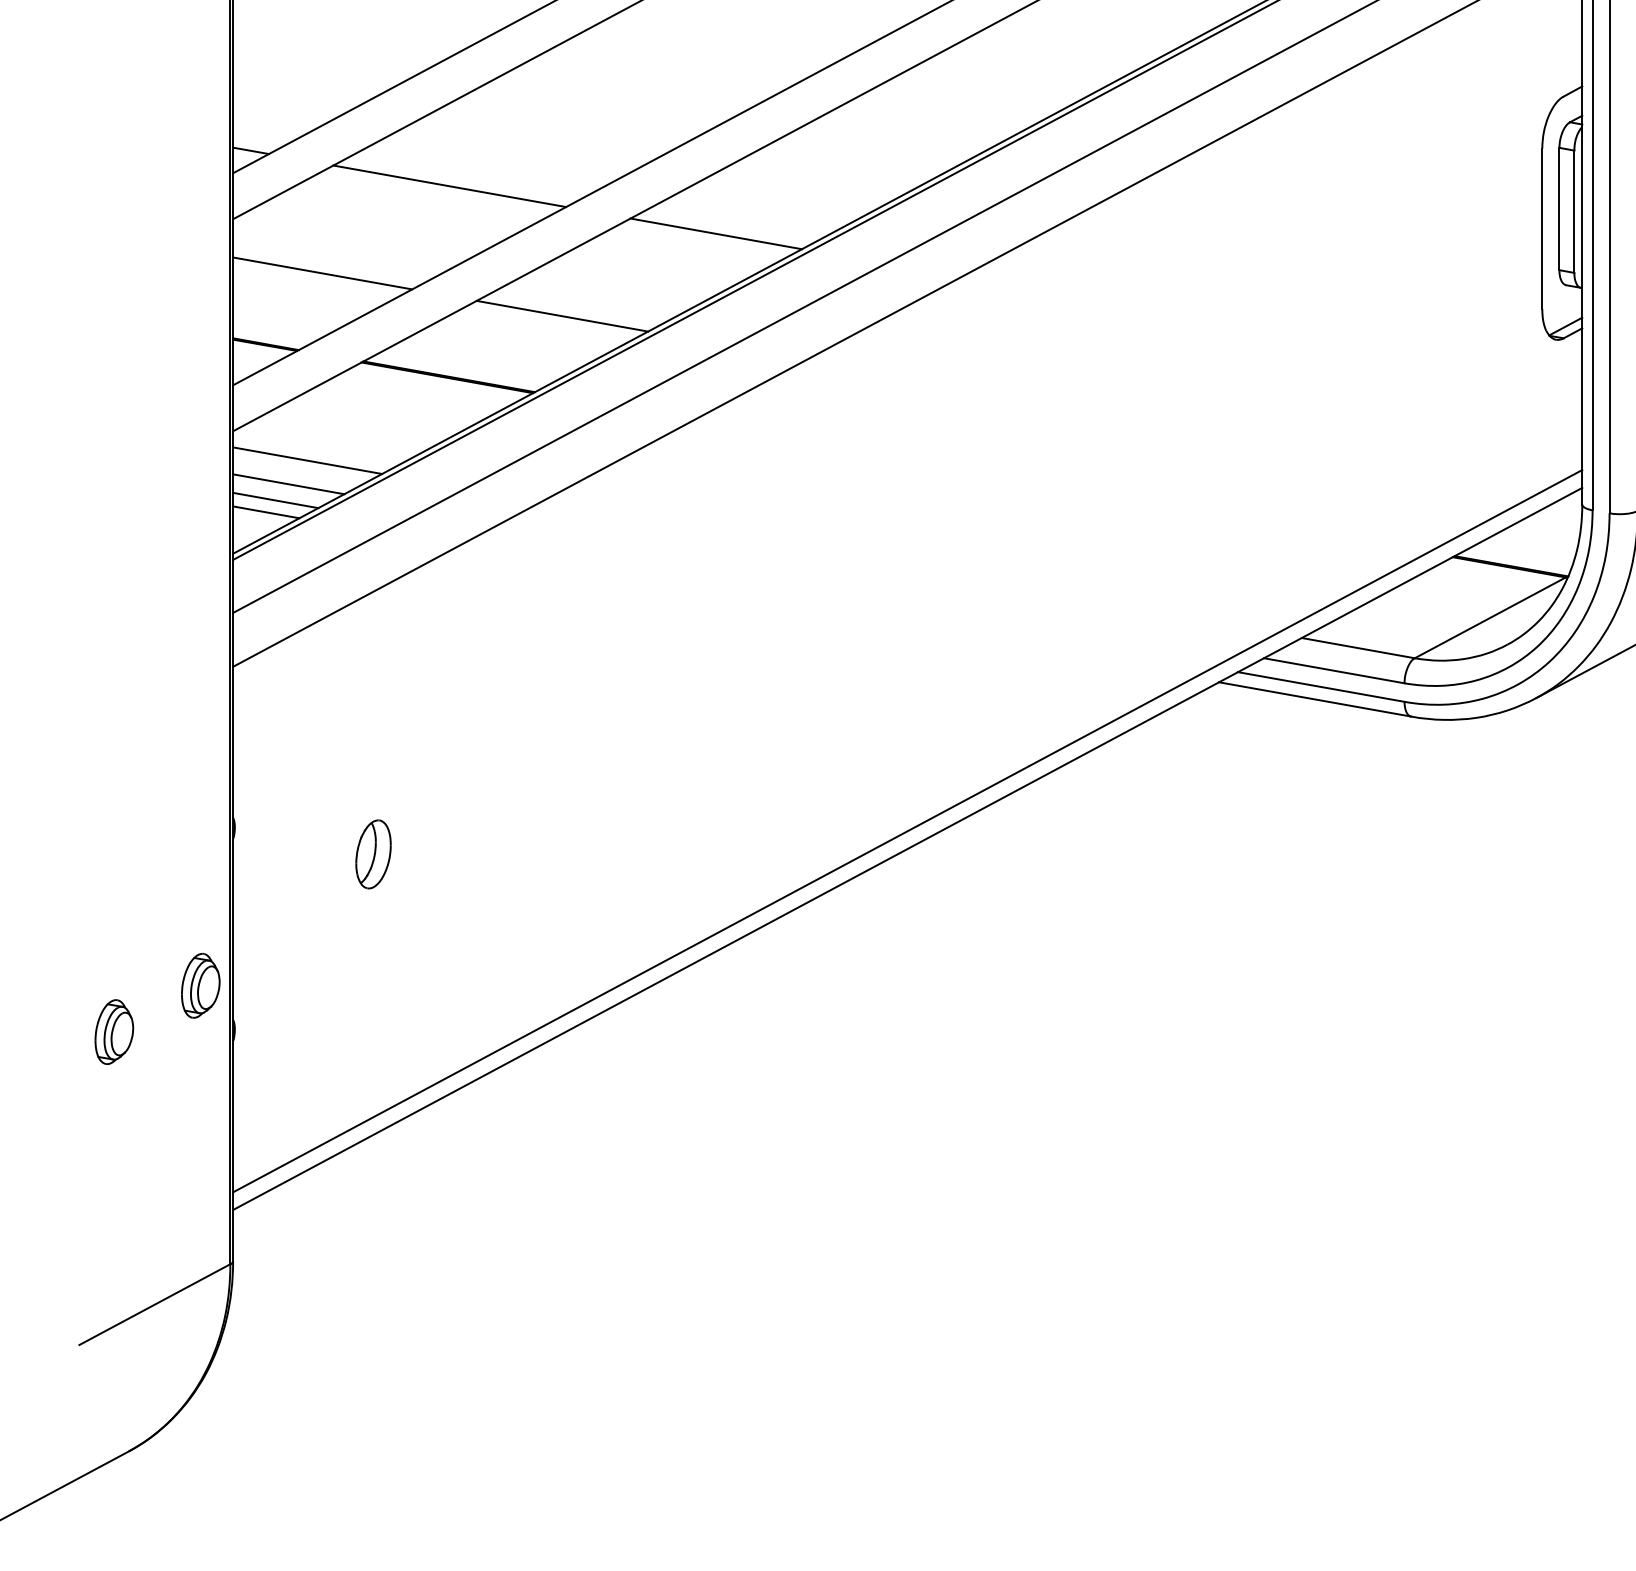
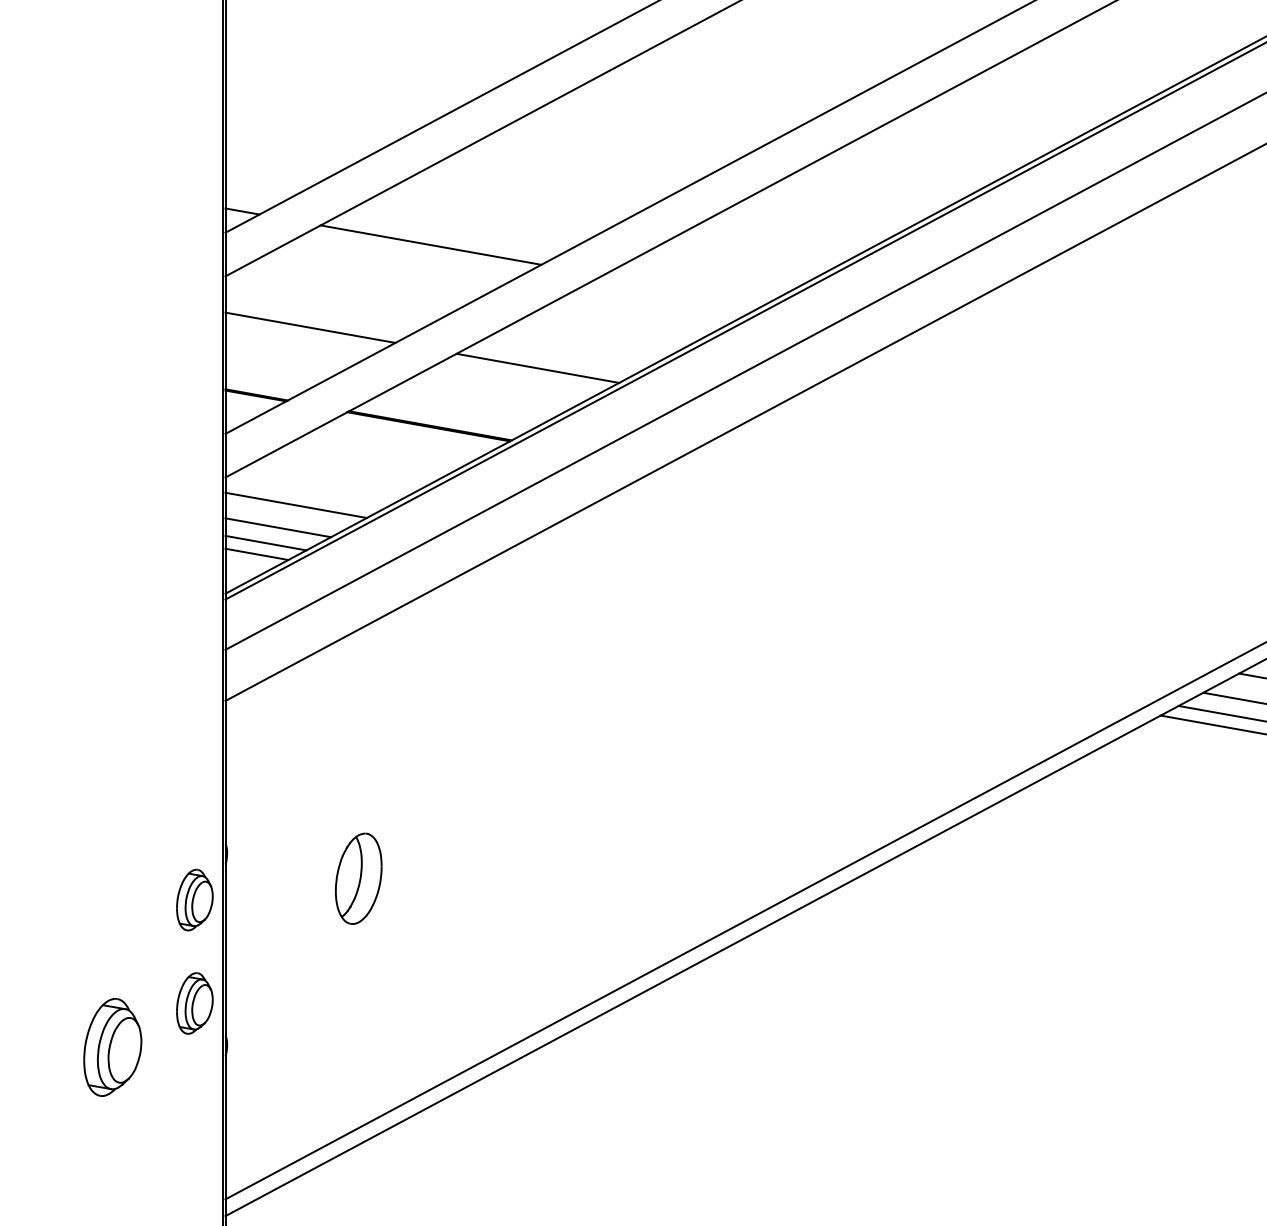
line: (716, 233) -> (684, 289), removed
part: (373, 854) -> (358, 878), size x1.4
part: (200, 876) -> (194, 899), added
part: (114, 1031) -> (113, 1046), size x1.6

